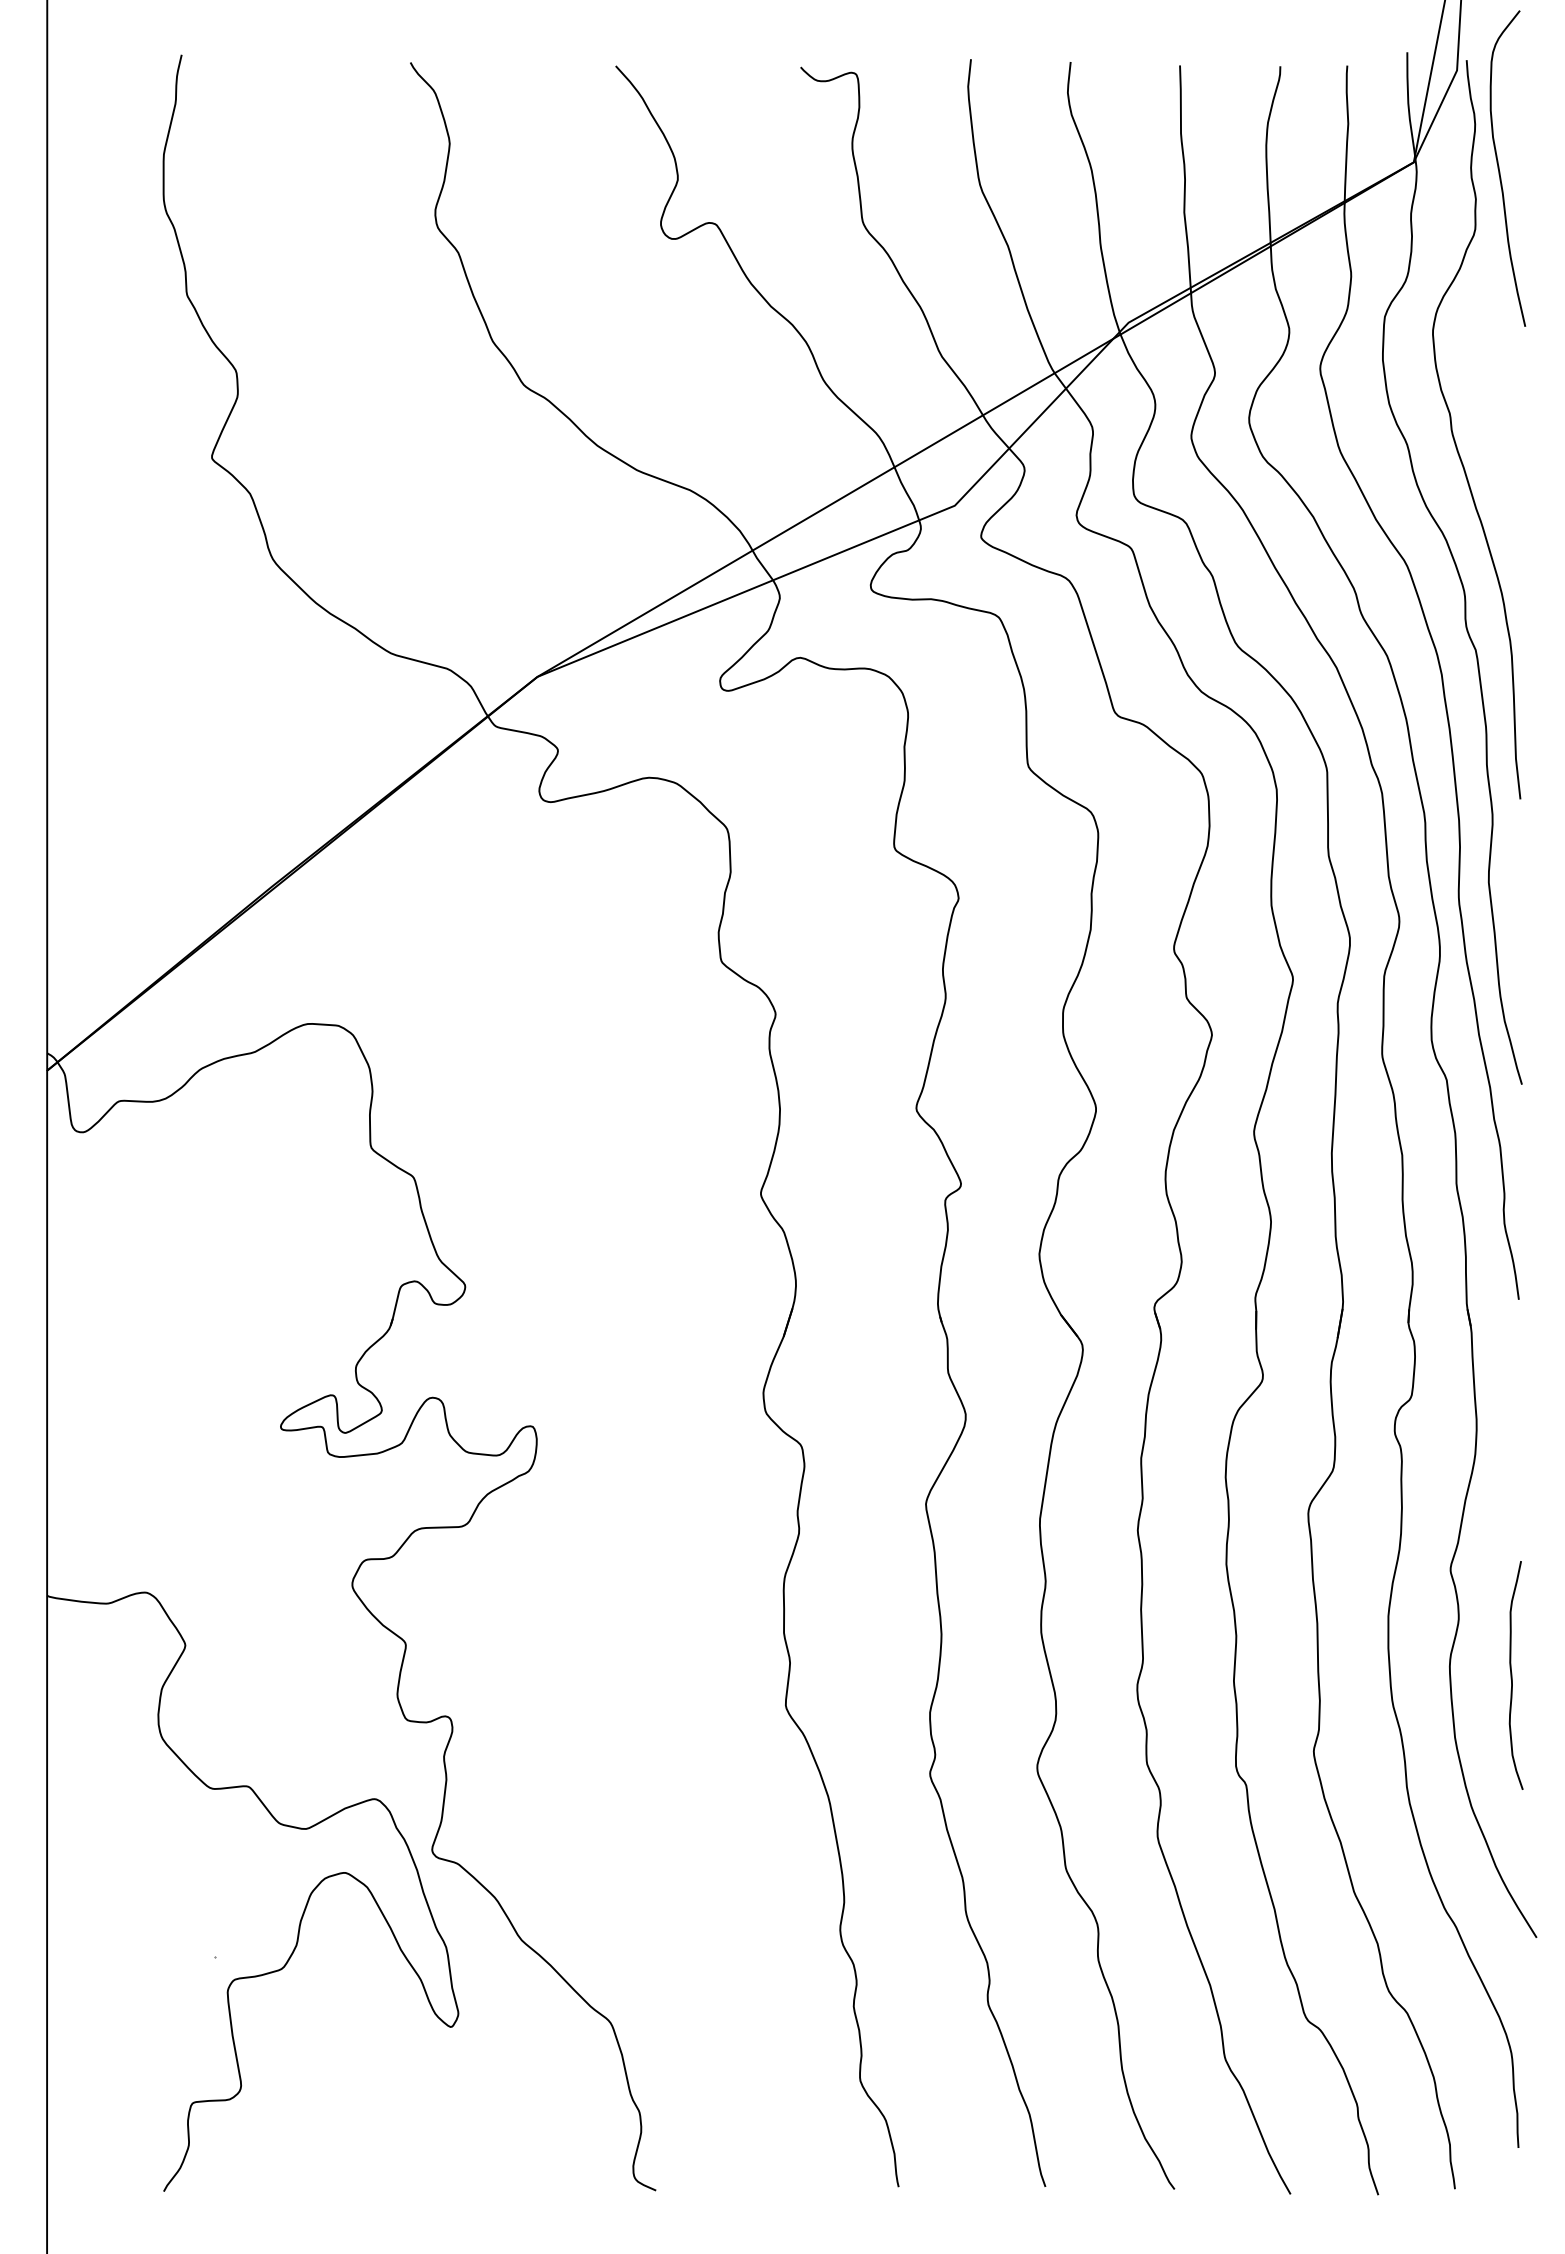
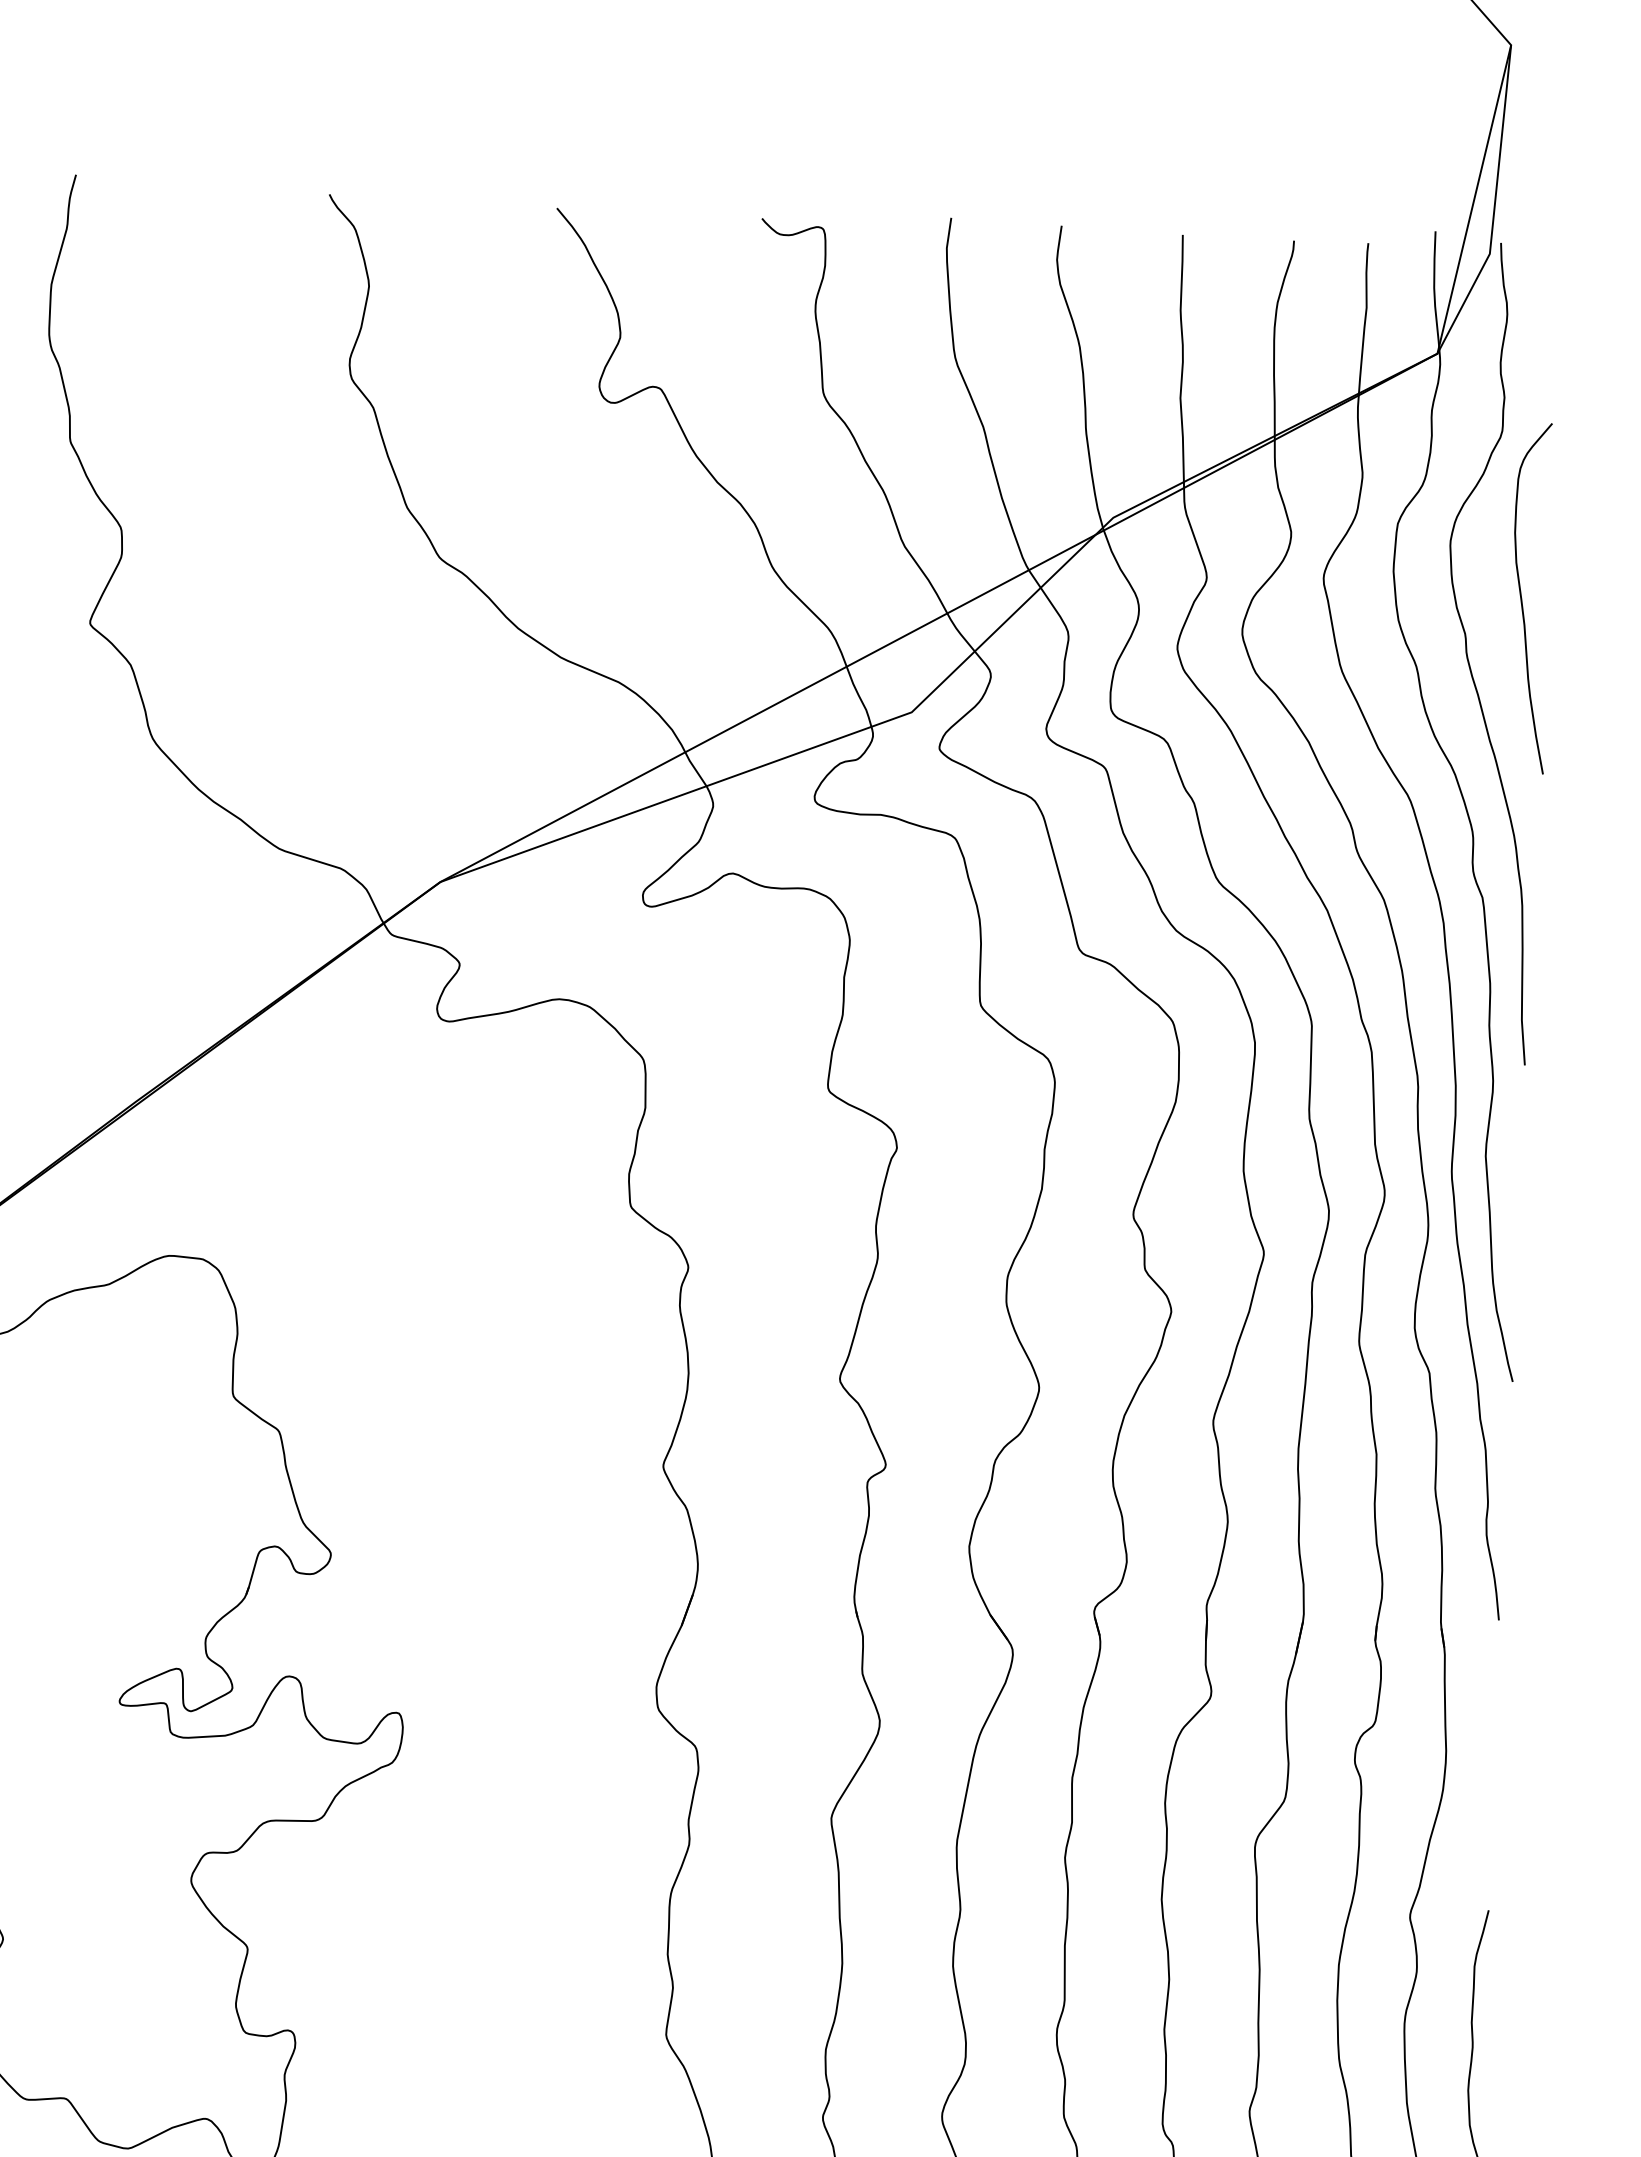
curve: (1500, 171) -> (1522, 600), moved

